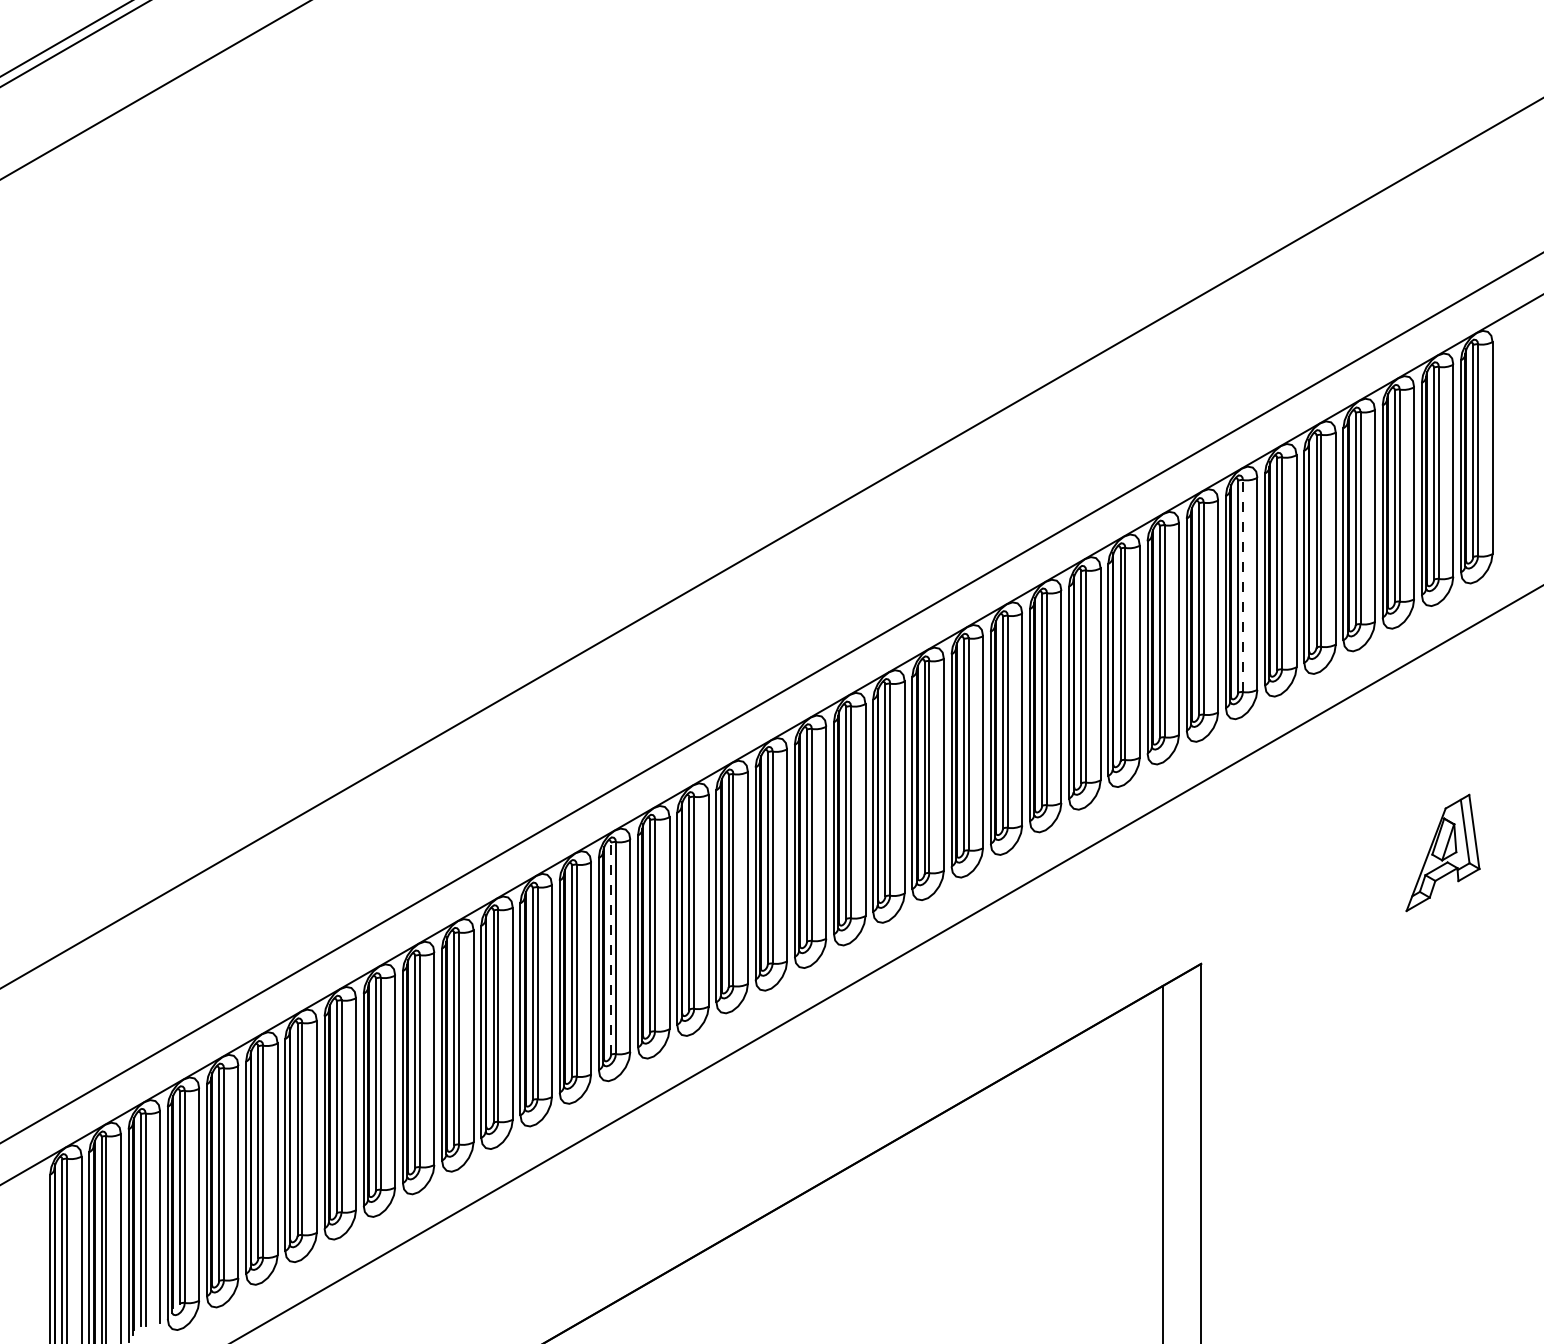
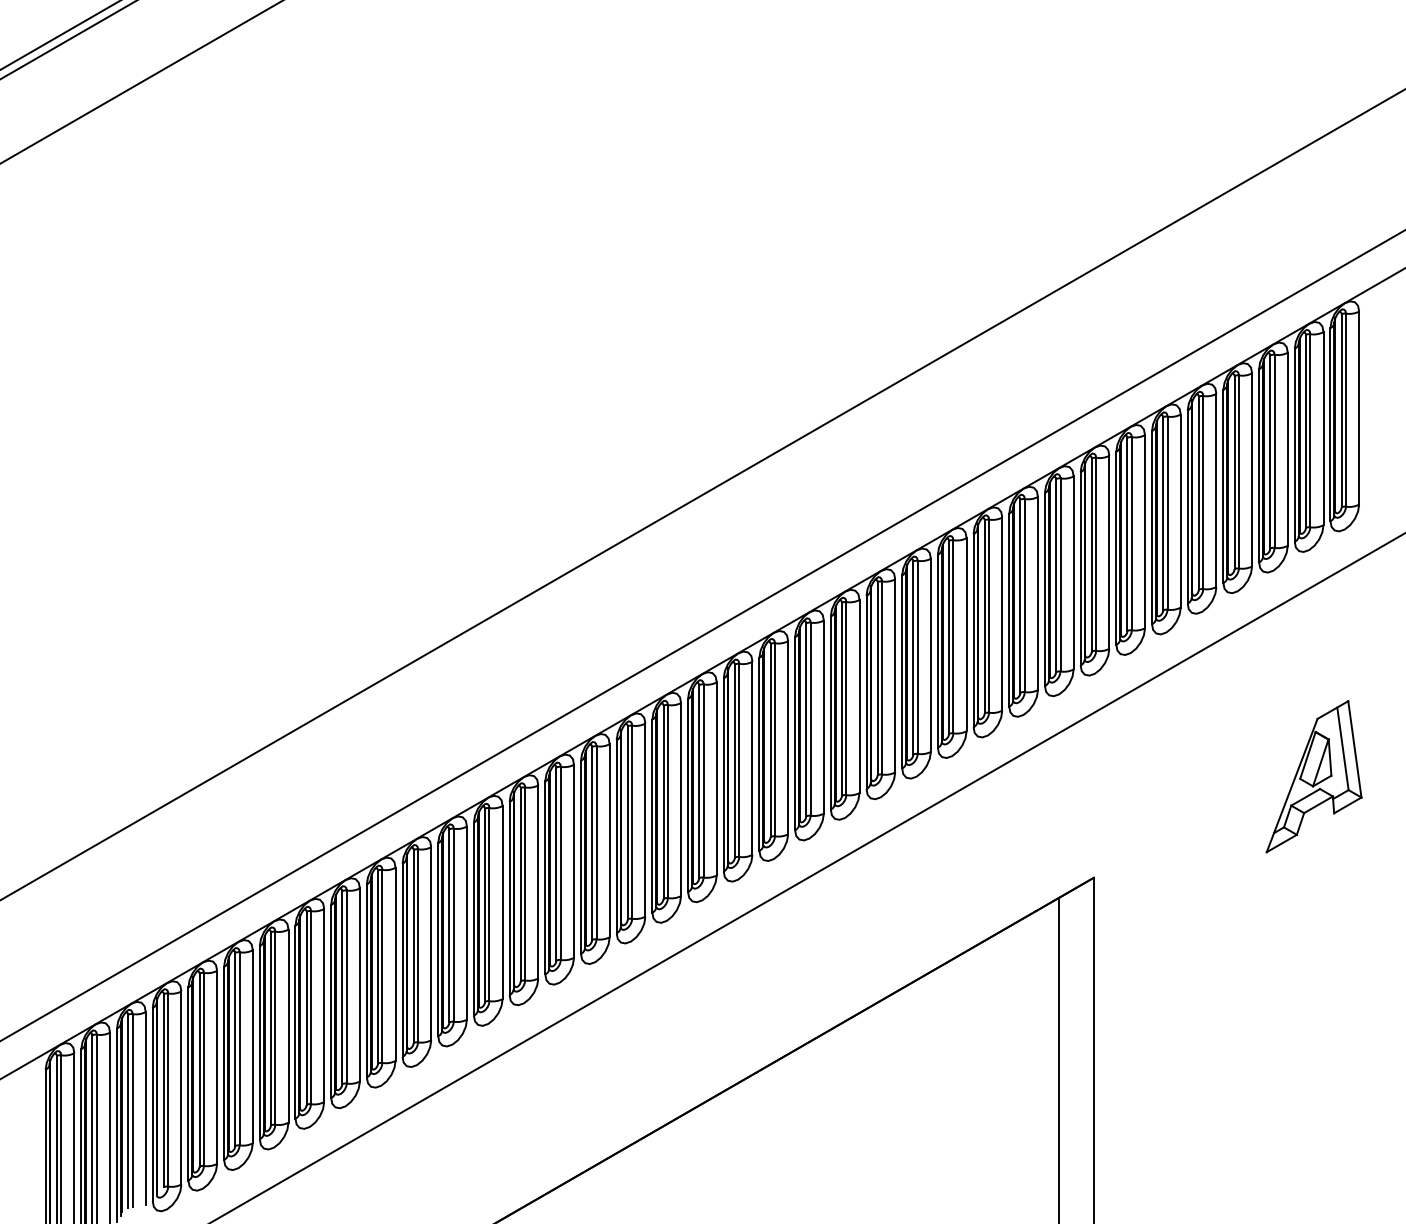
line: (1242, 585) -> (1131, 533), dashed -> solid
part: (1442, 852) -> (1313, 776), size x1.43
line: (611, 949) -> (556, 864), dashed -> solid

